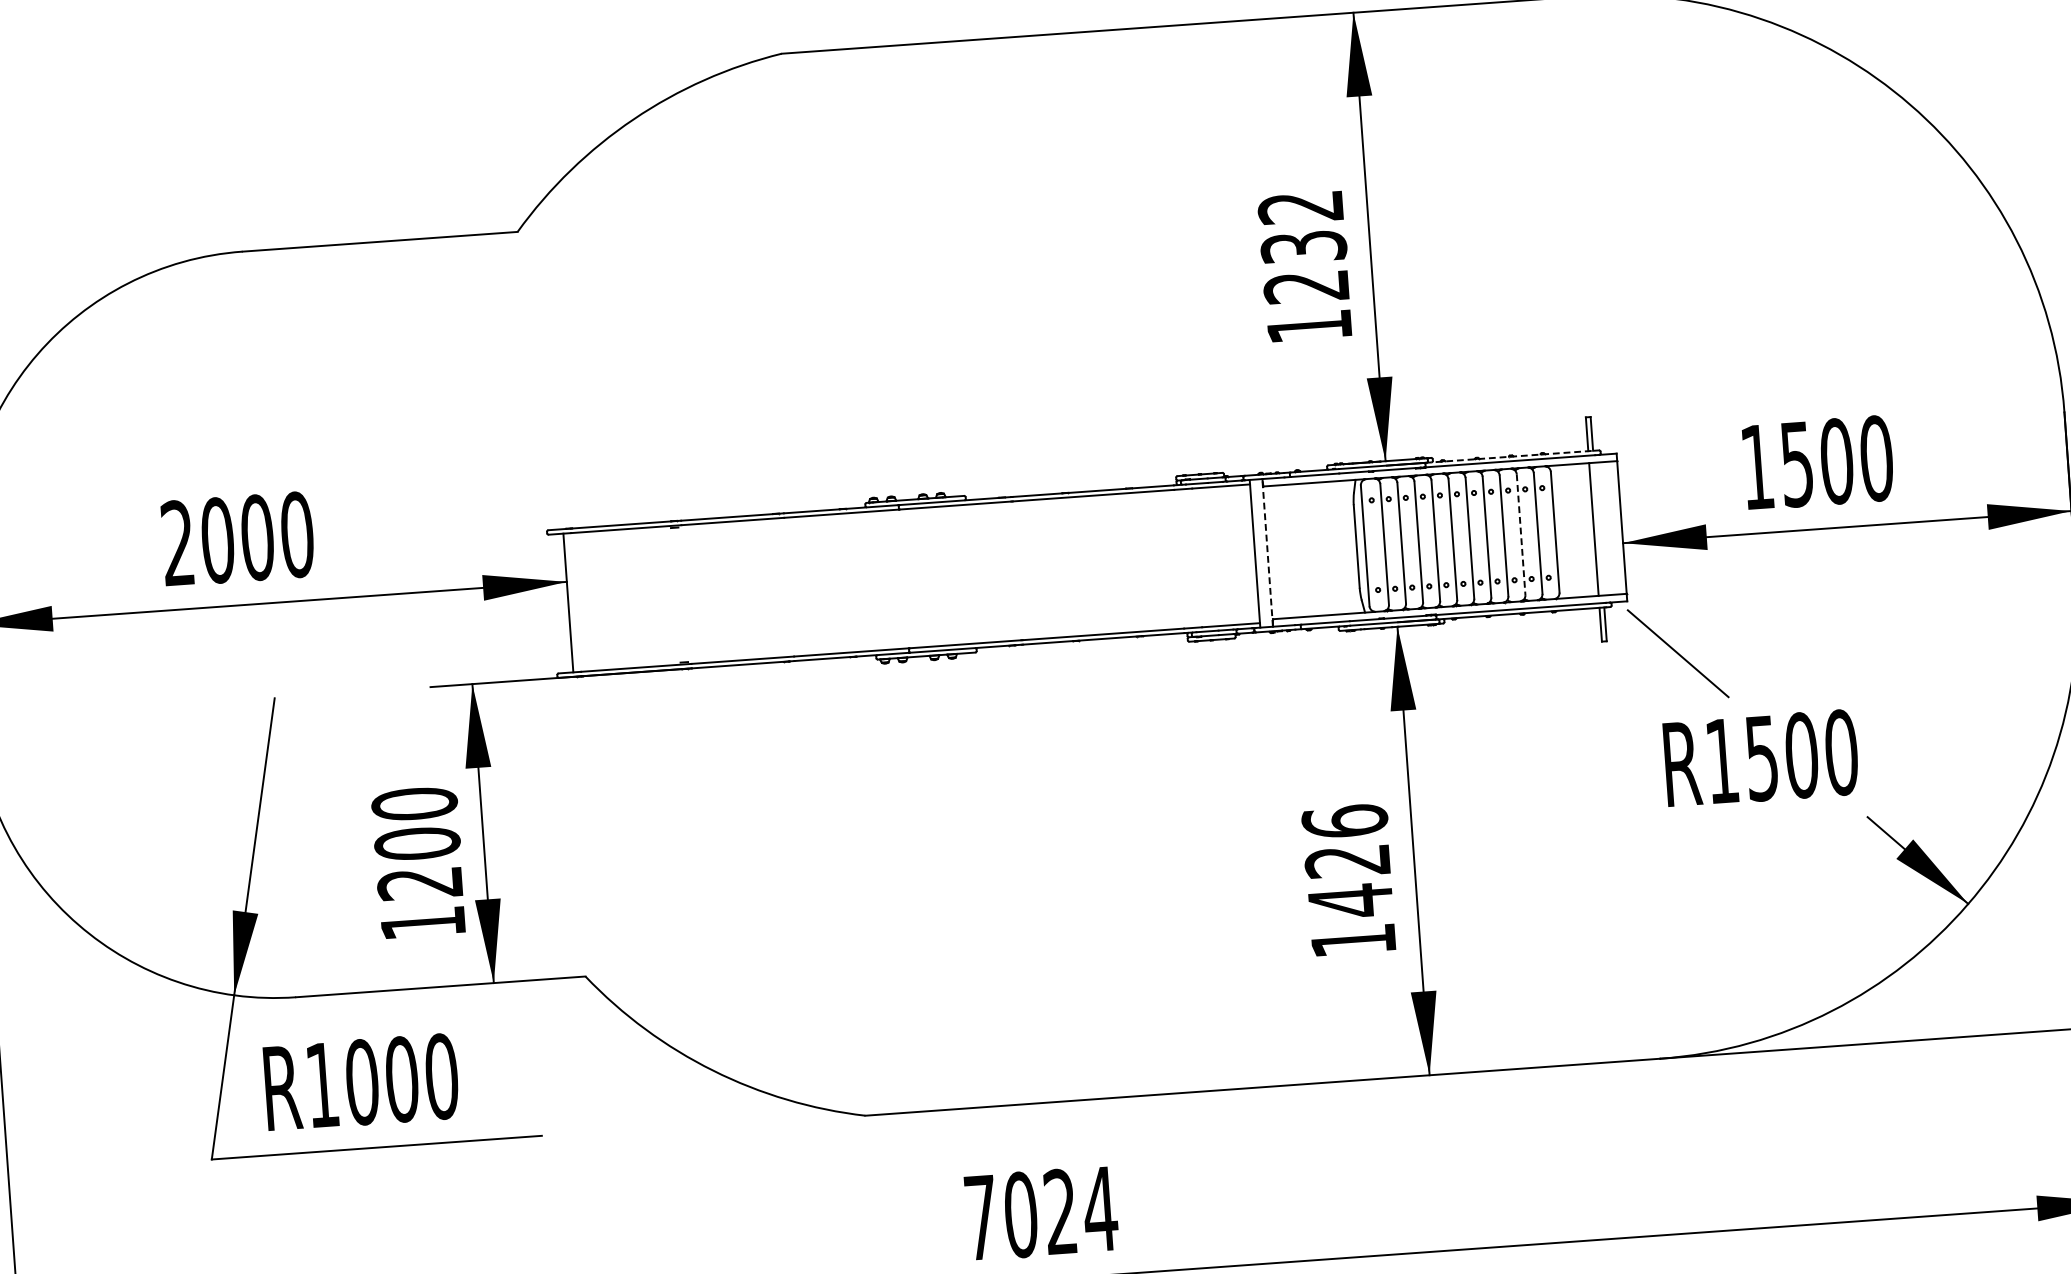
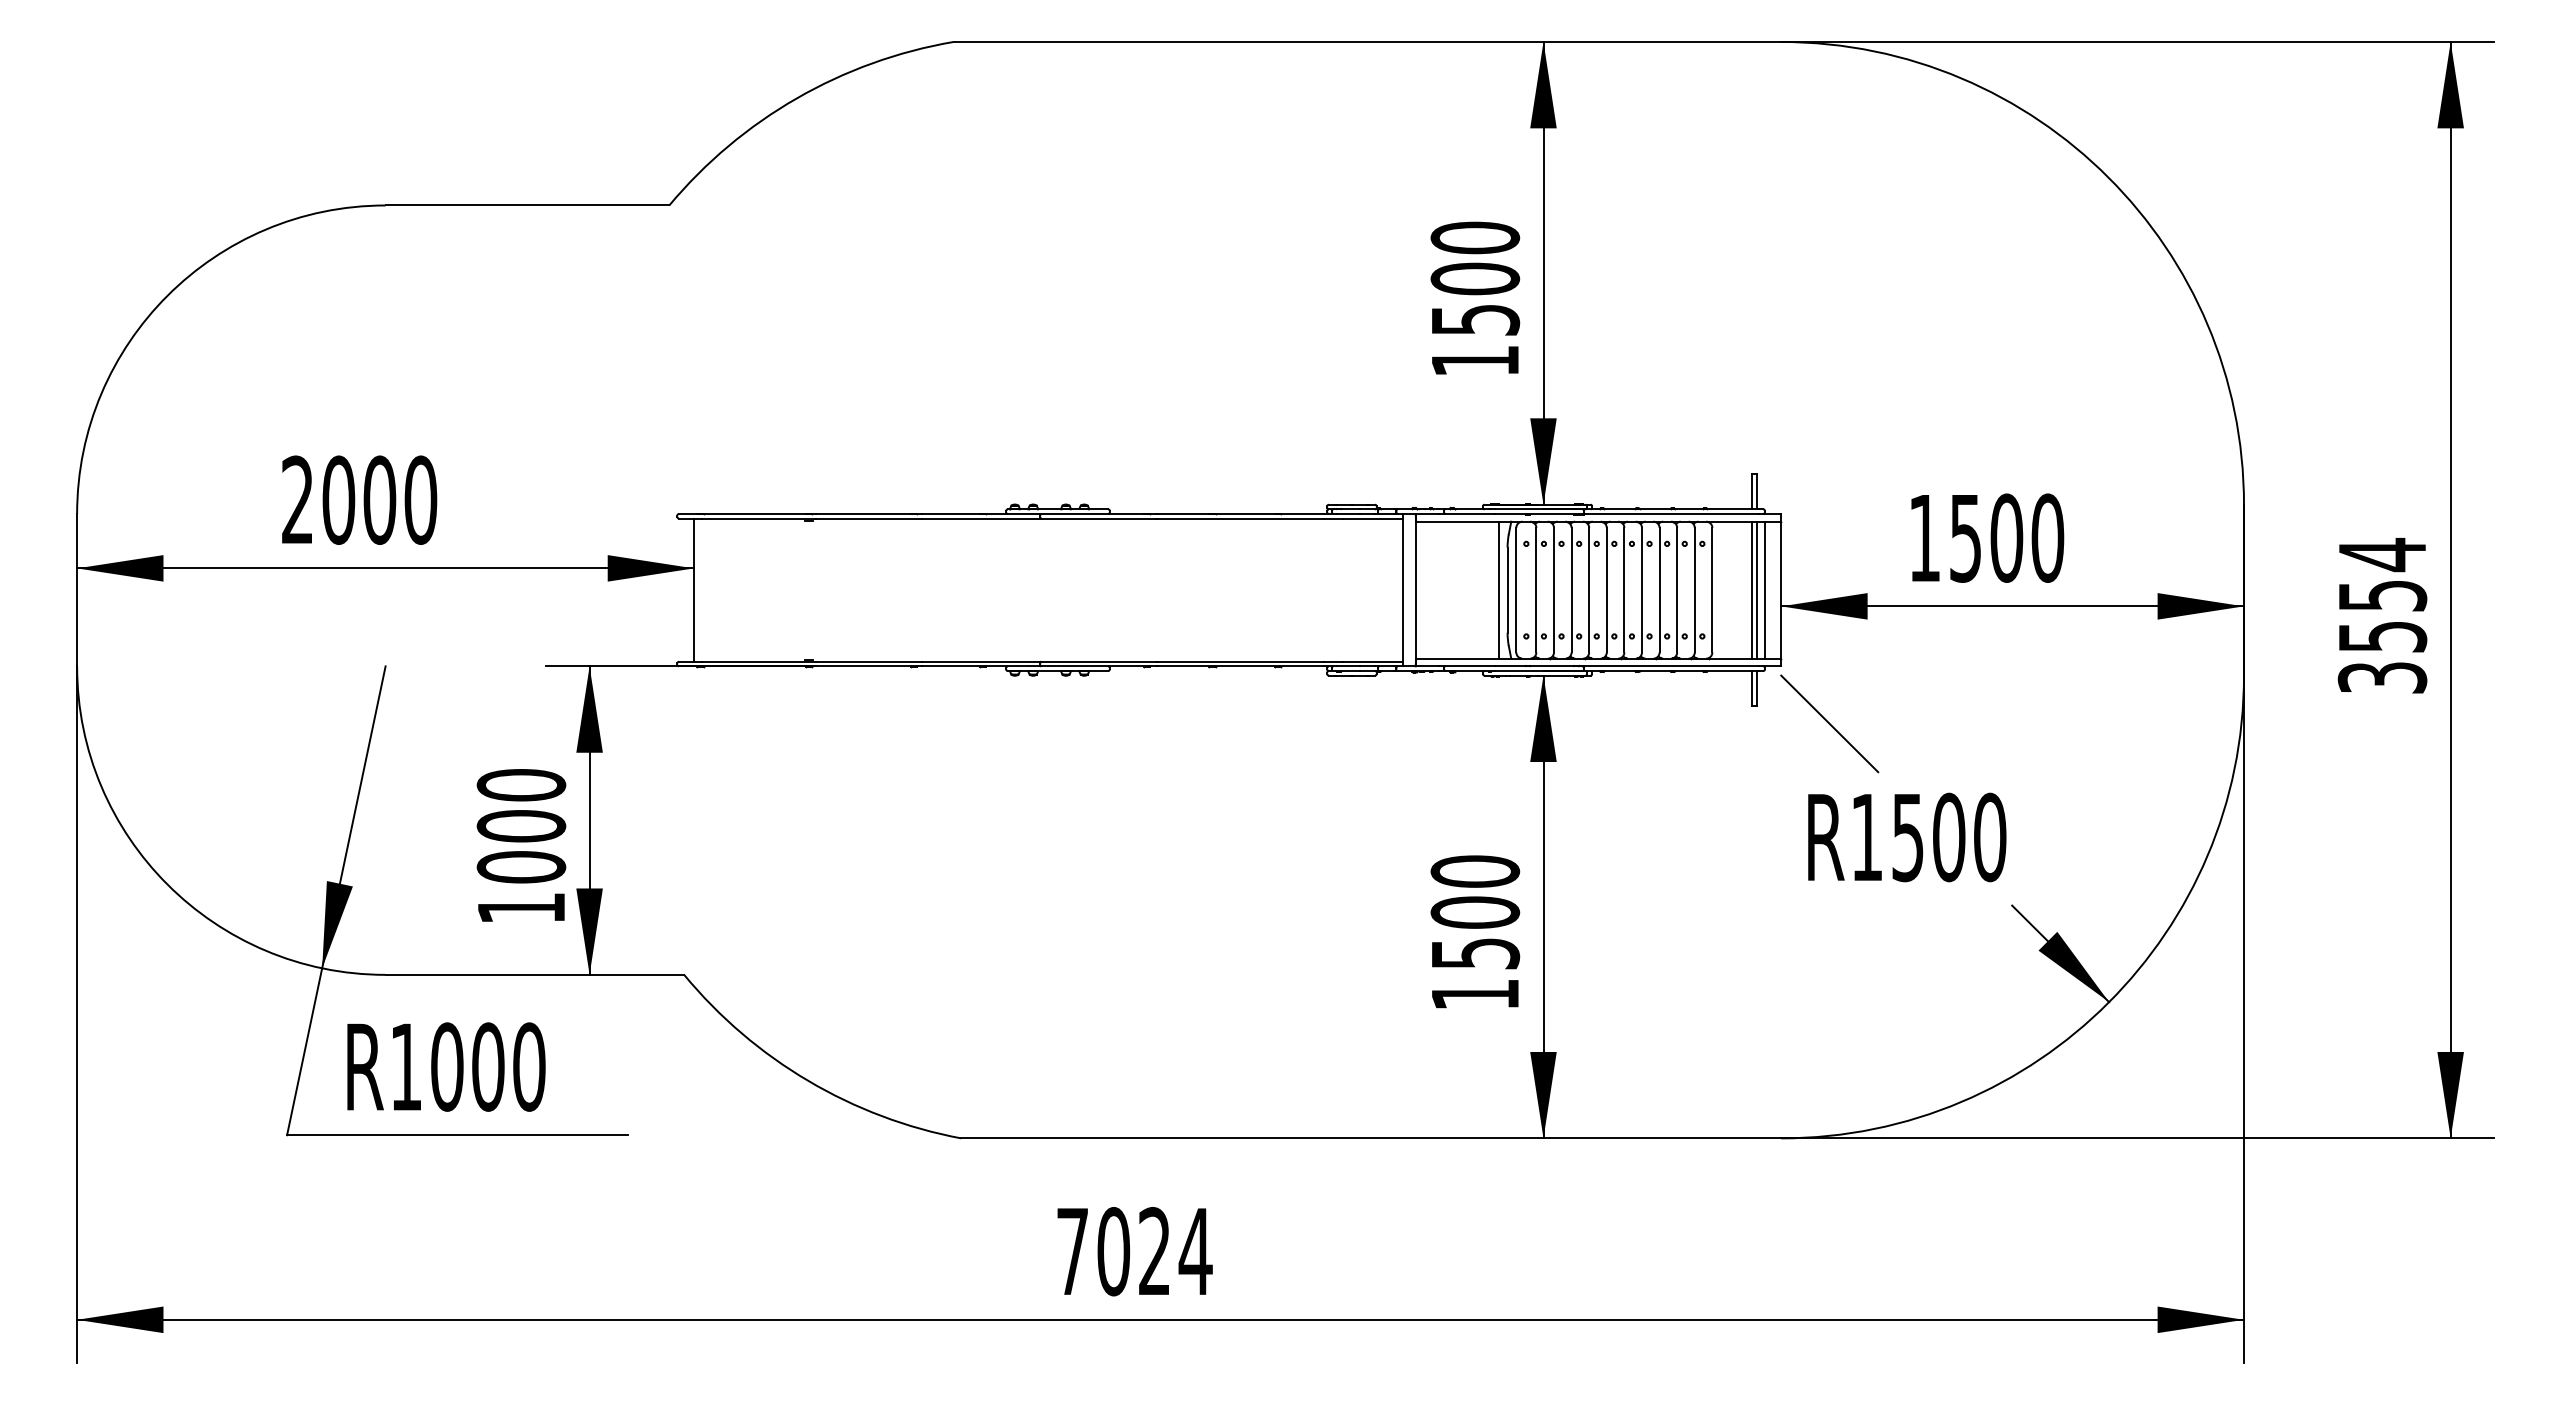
text: (1303, 246) -> (1475, 278), 1232 -> 1500
line: (1509, 456) -> (1671, 509), dashed -> solid
line: (1598, 528) -> (1757, 589), added
line: (1605, 528) -> (1764, 589), added
line: (1521, 535) -> (1677, 590), dashed -> solid
line: (1347, 546) -> (1498, 589), added
line: (1267, 552) -> (1415, 589), dashed -> solid
text: (1348, 861) -> (1475, 912), 1426 -> 1500
text: (420, 883) -> (521, 867), 1200 -> 1000

